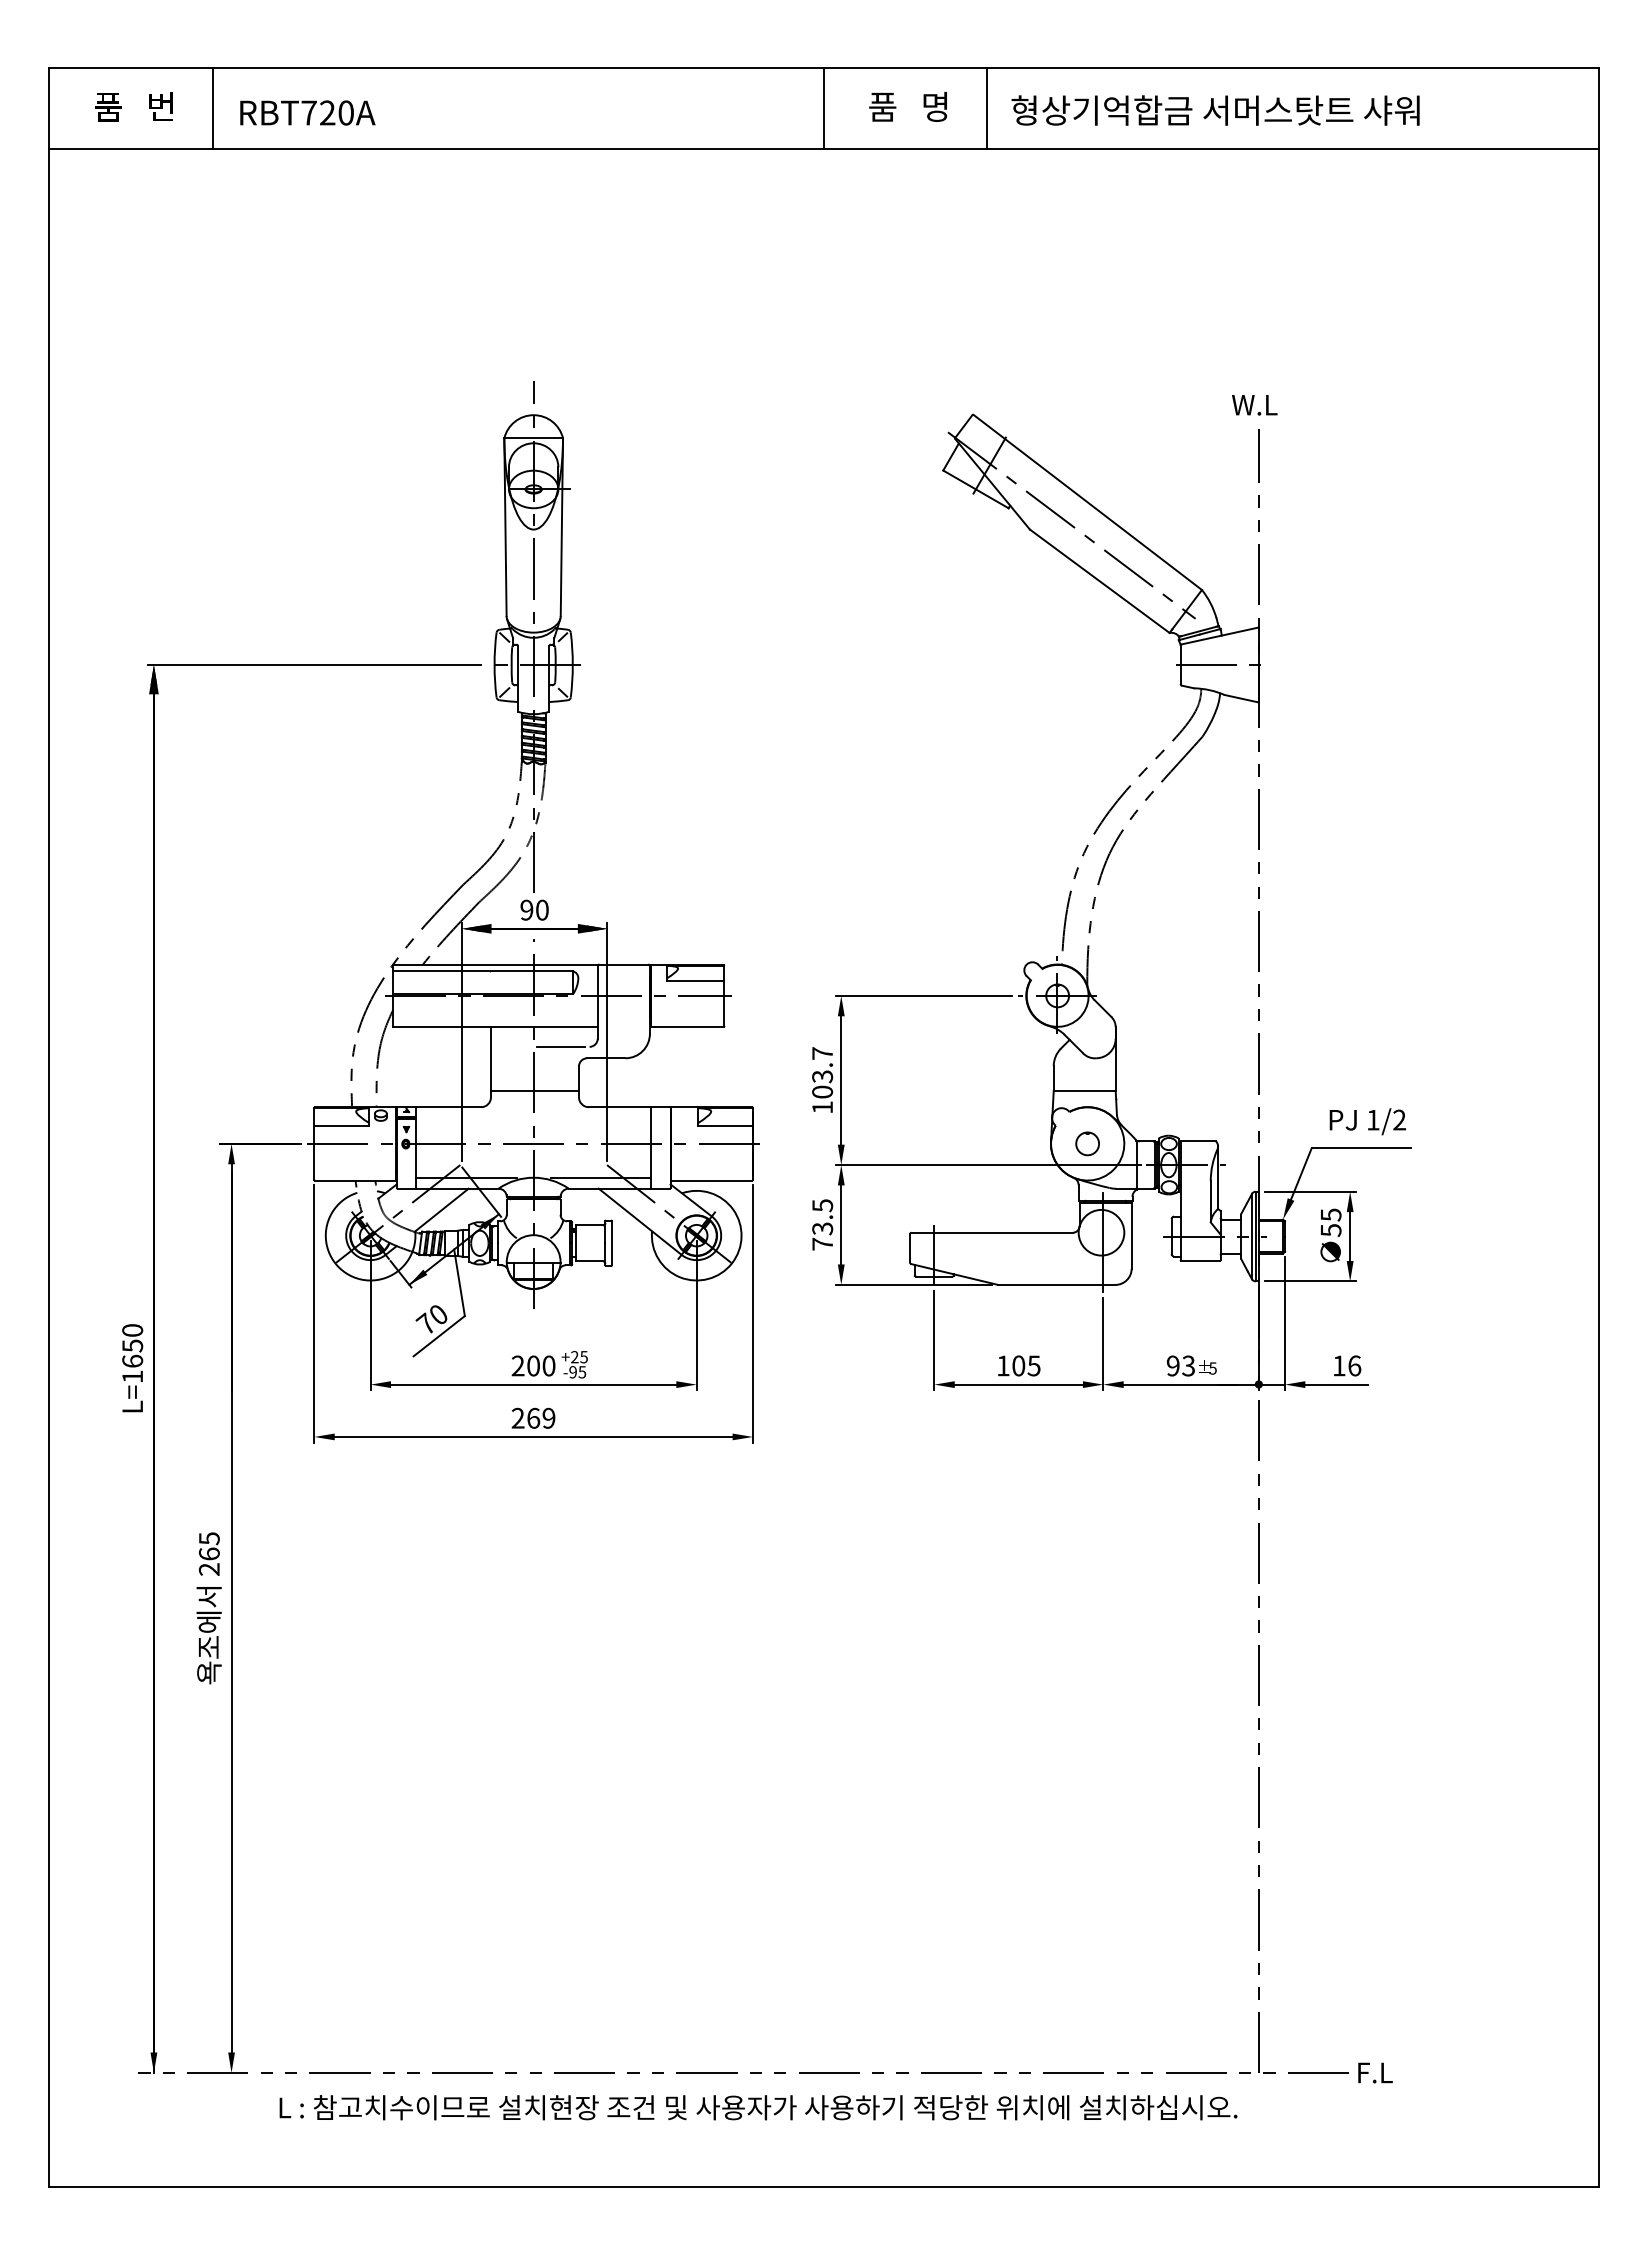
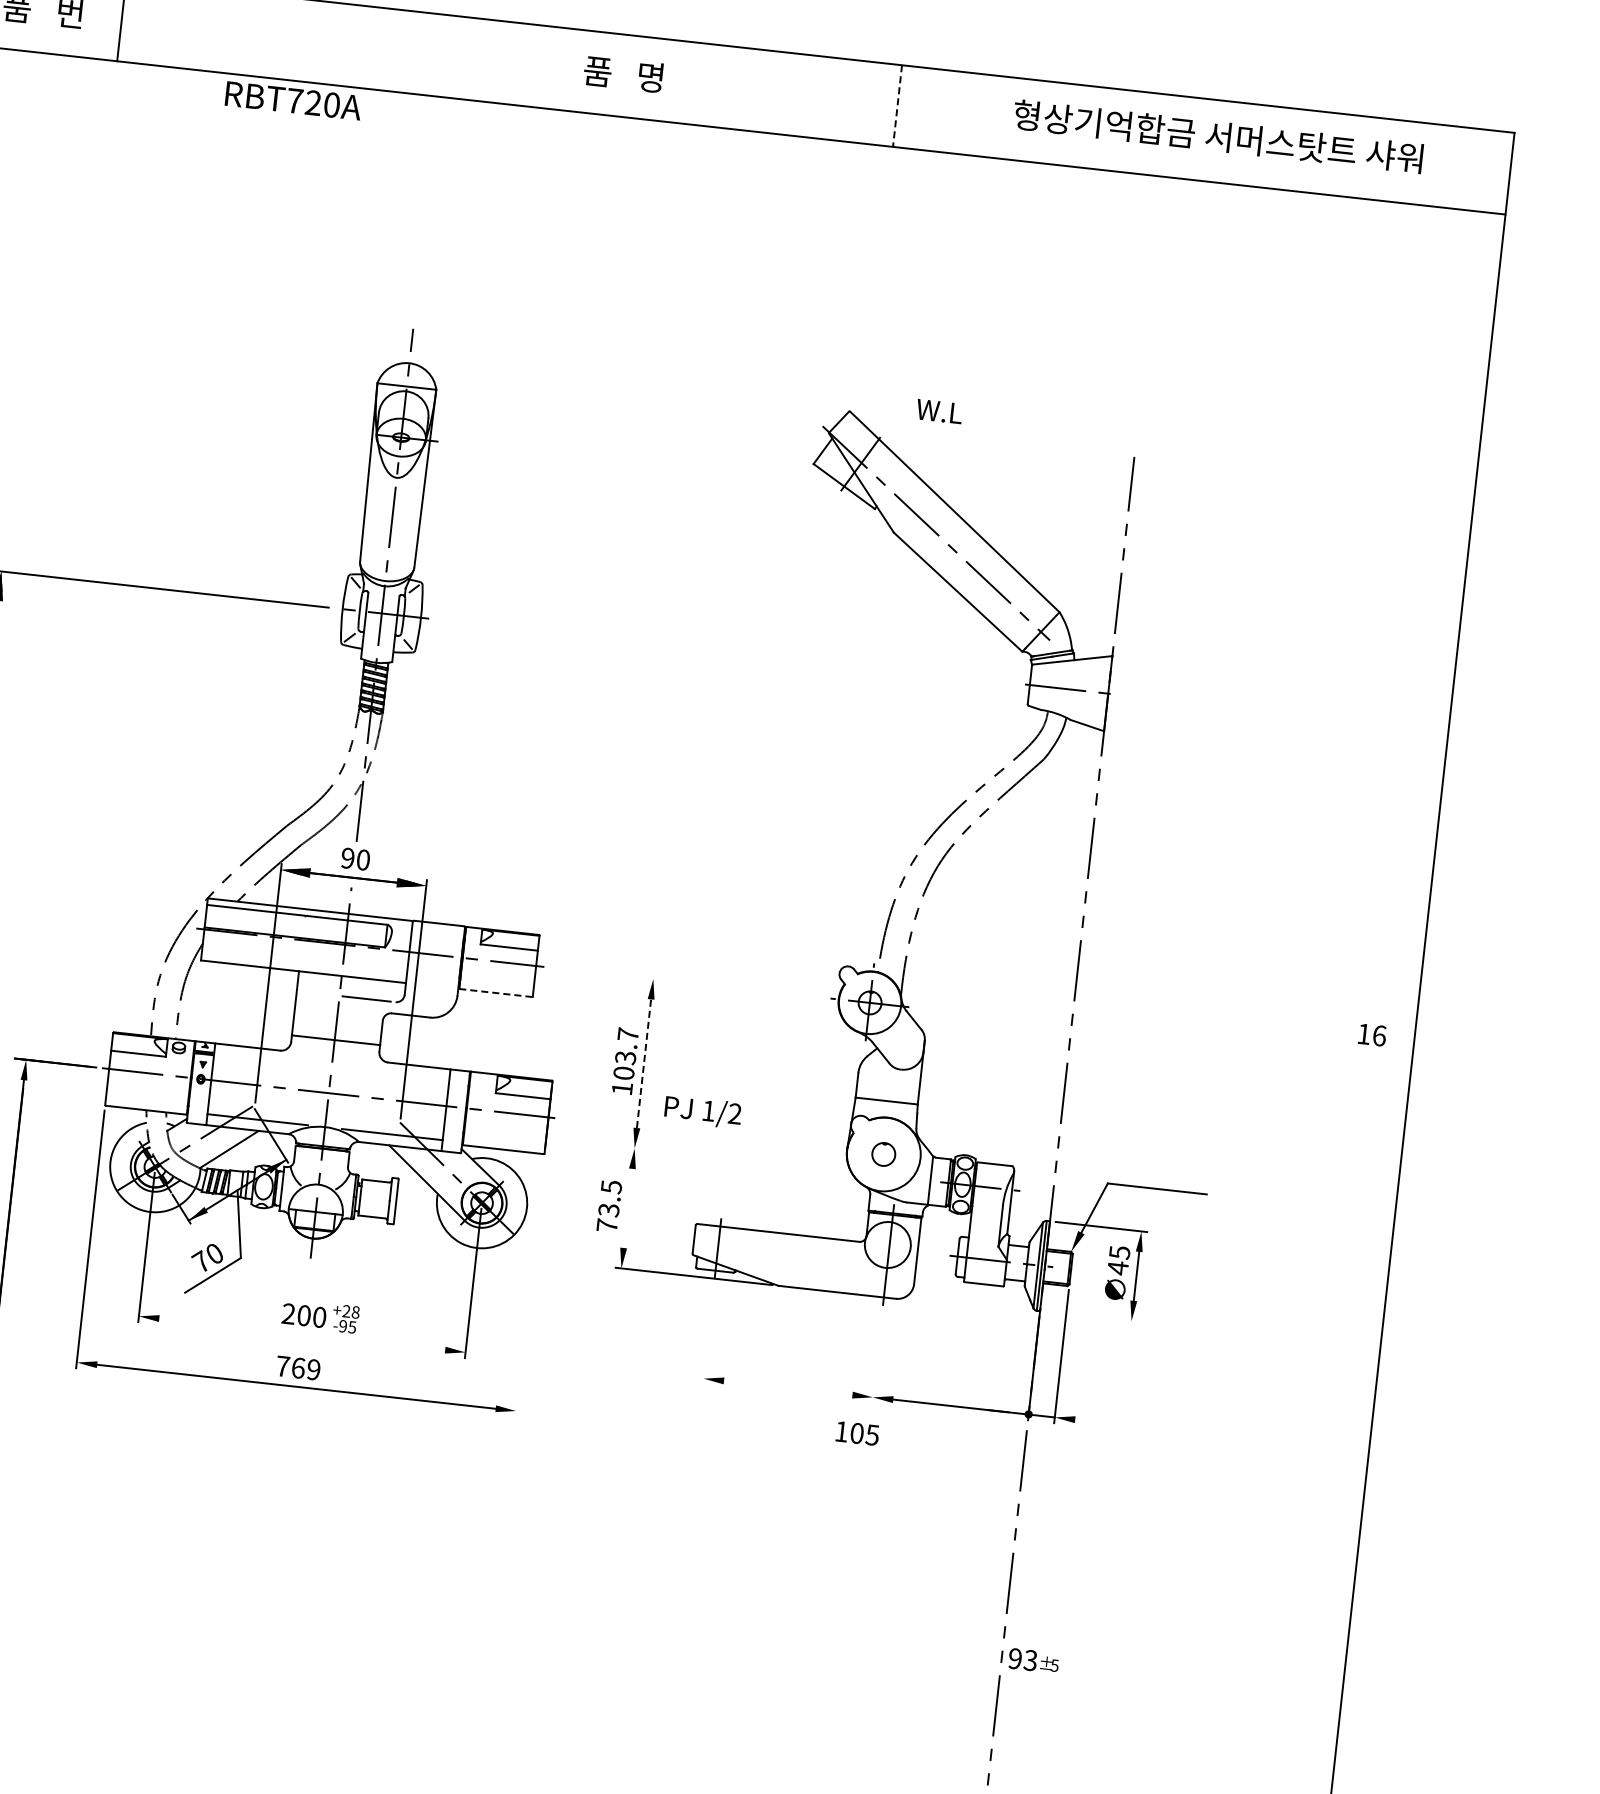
text: (908, 106) -> (623, 73), moved
line: (824, 108) -> (734, 88), removed
line: (987, 108) -> (897, 106), solid -> dashed
text: (1215, 110) -> (1218, 136), moved
text: (307, 112) -> (293, 100), moved
text: (1254, 405) -> (939, 411), moved
line: (923, 995) -> (735, 987), removed
line: (687, 1026) -> (495, 992), solid -> dashed
line: (841, 1080) -> (644, 1063), solid -> dashed
text: (1367, 1121) -> (702, 1111), moved
line: (987, 1165) -> (781, 1165), removed
line: (841, 1224) -> (628, 1207), removed
text: (1331, 1230) -> (1118, 1268), 55 -> 45
line: (1309, 1281) -> (1090, 1316), removed
line: (752, 1313) -> (529, 1287), removed
line: (934, 1340) -> (708, 1334), removed
line: (1103, 1344) -> (877, 1357), removed
text: (583, 1357) -> (355, 1312), +25 -> +28
text: (1019, 1365) -> (857, 1433), moved
text: (1191, 1365) -> (1033, 1660), moved
text: (1347, 1365) -> (1372, 1034), moved
line: (533, 1384) -> (302, 1334), removed
line: (1018, 1384) -> (787, 1387), removed
line: (1336, 1384) -> (1106, 1423), removed
text: (517, 1417) -> (282, 1365), 269 -> 769

